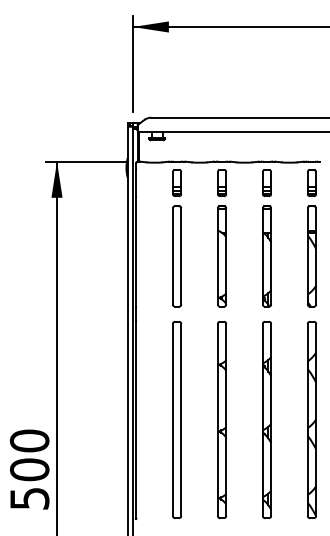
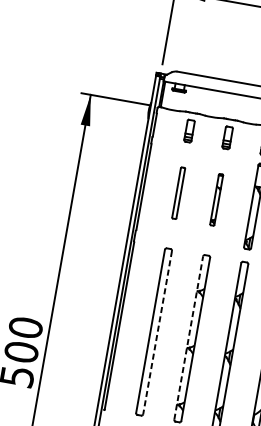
part: (177, 256) -> (178, 193), size x0.6
part: (221, 256) -> (216, 199), size x0.6
line: (217, 419) -> (188, 337), solid -> dashed
line: (181, 420) -> (157, 333), solid -> dashed

